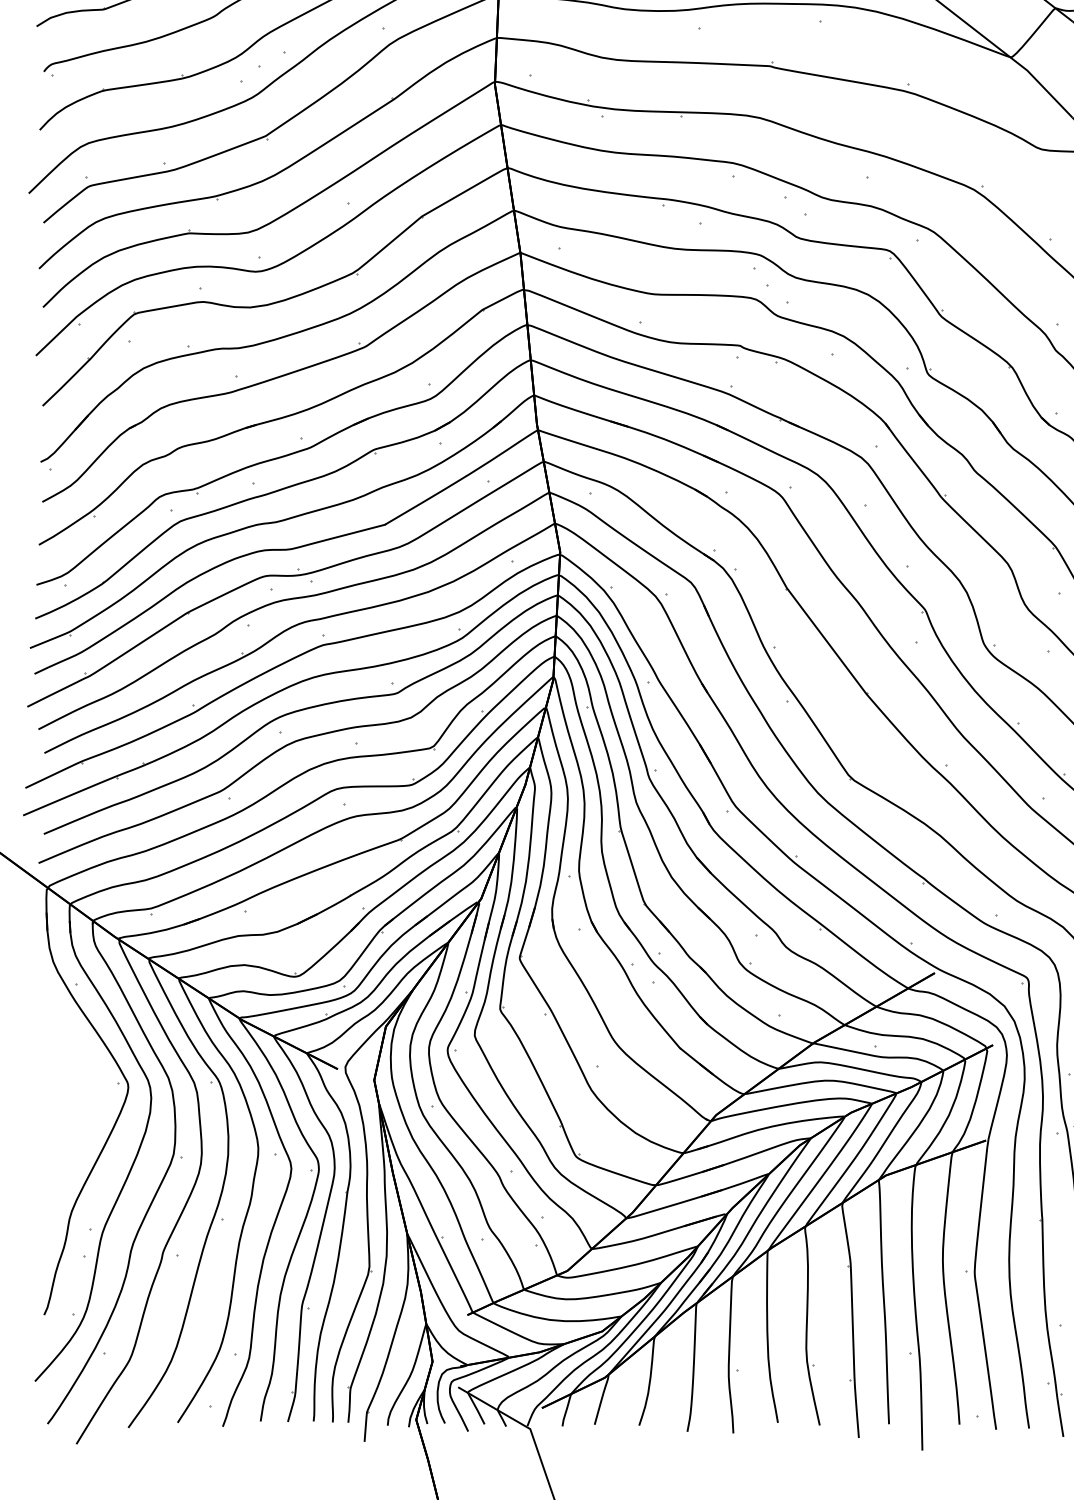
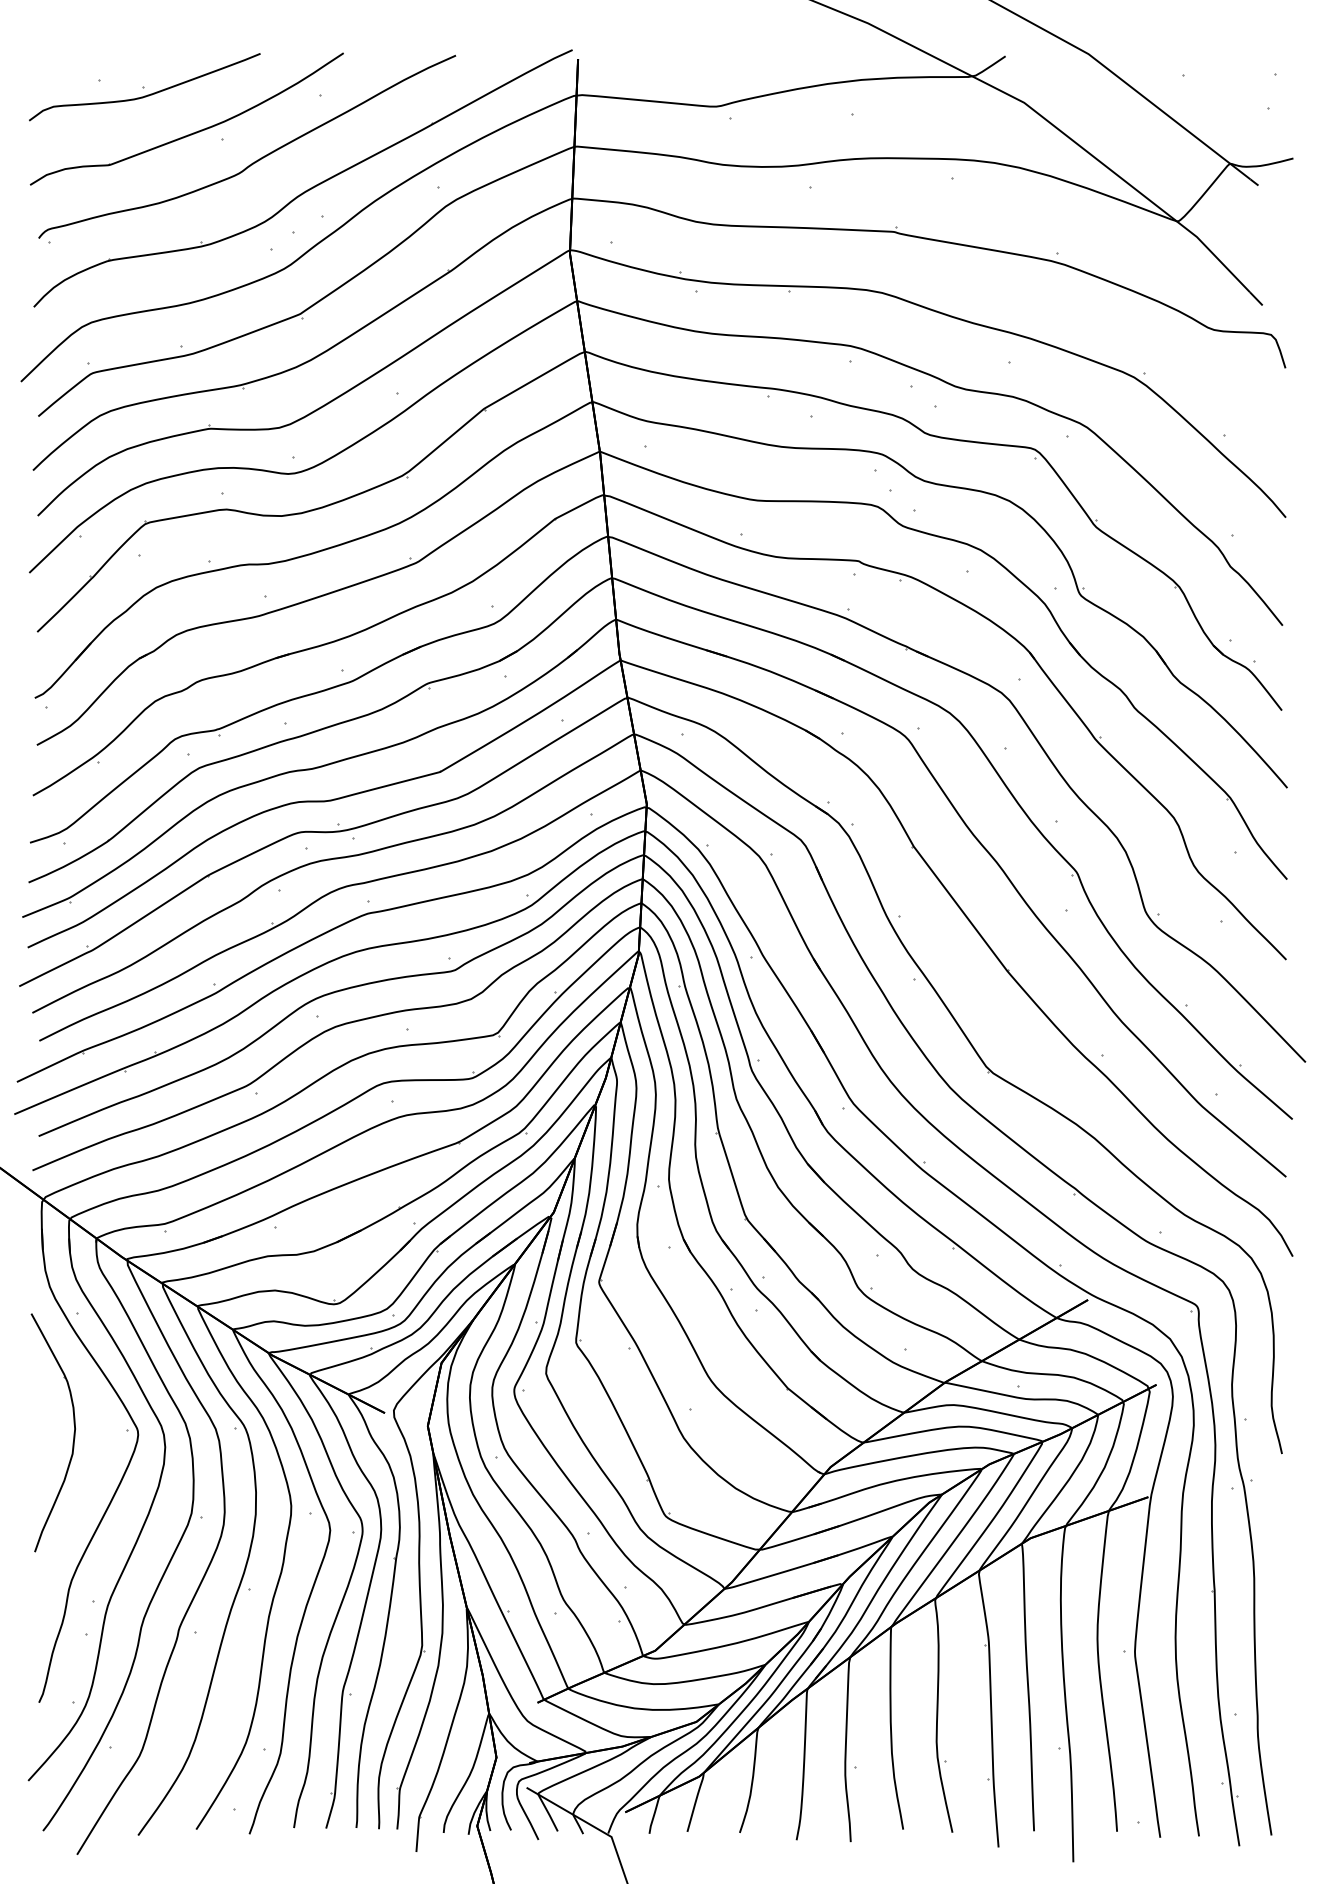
part: (73, 1085) -> (73, 1432), added

